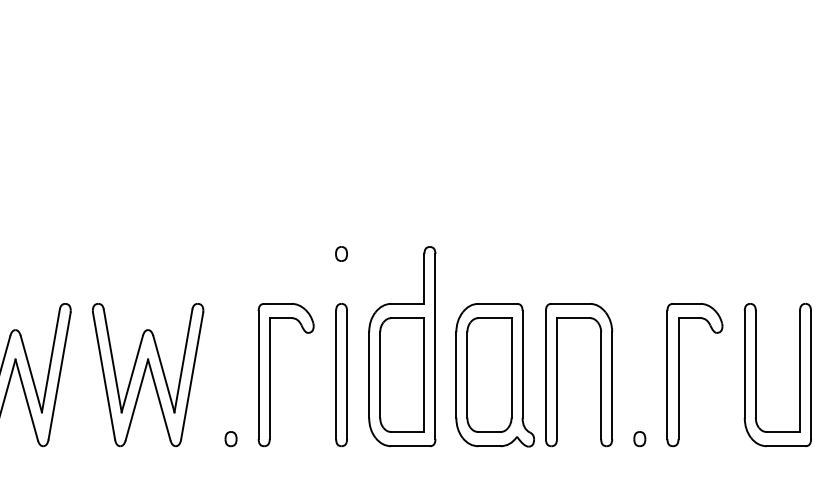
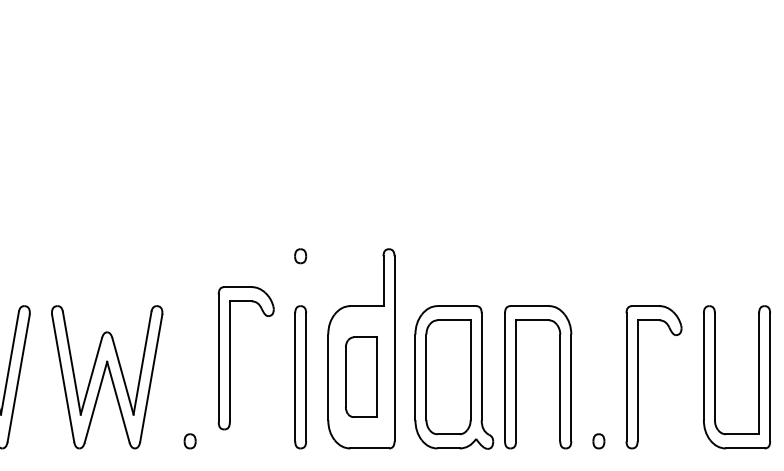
part: (401, 374) -> (360, 376), size x0.7
part: (270, 375) -> (230, 358), moved

